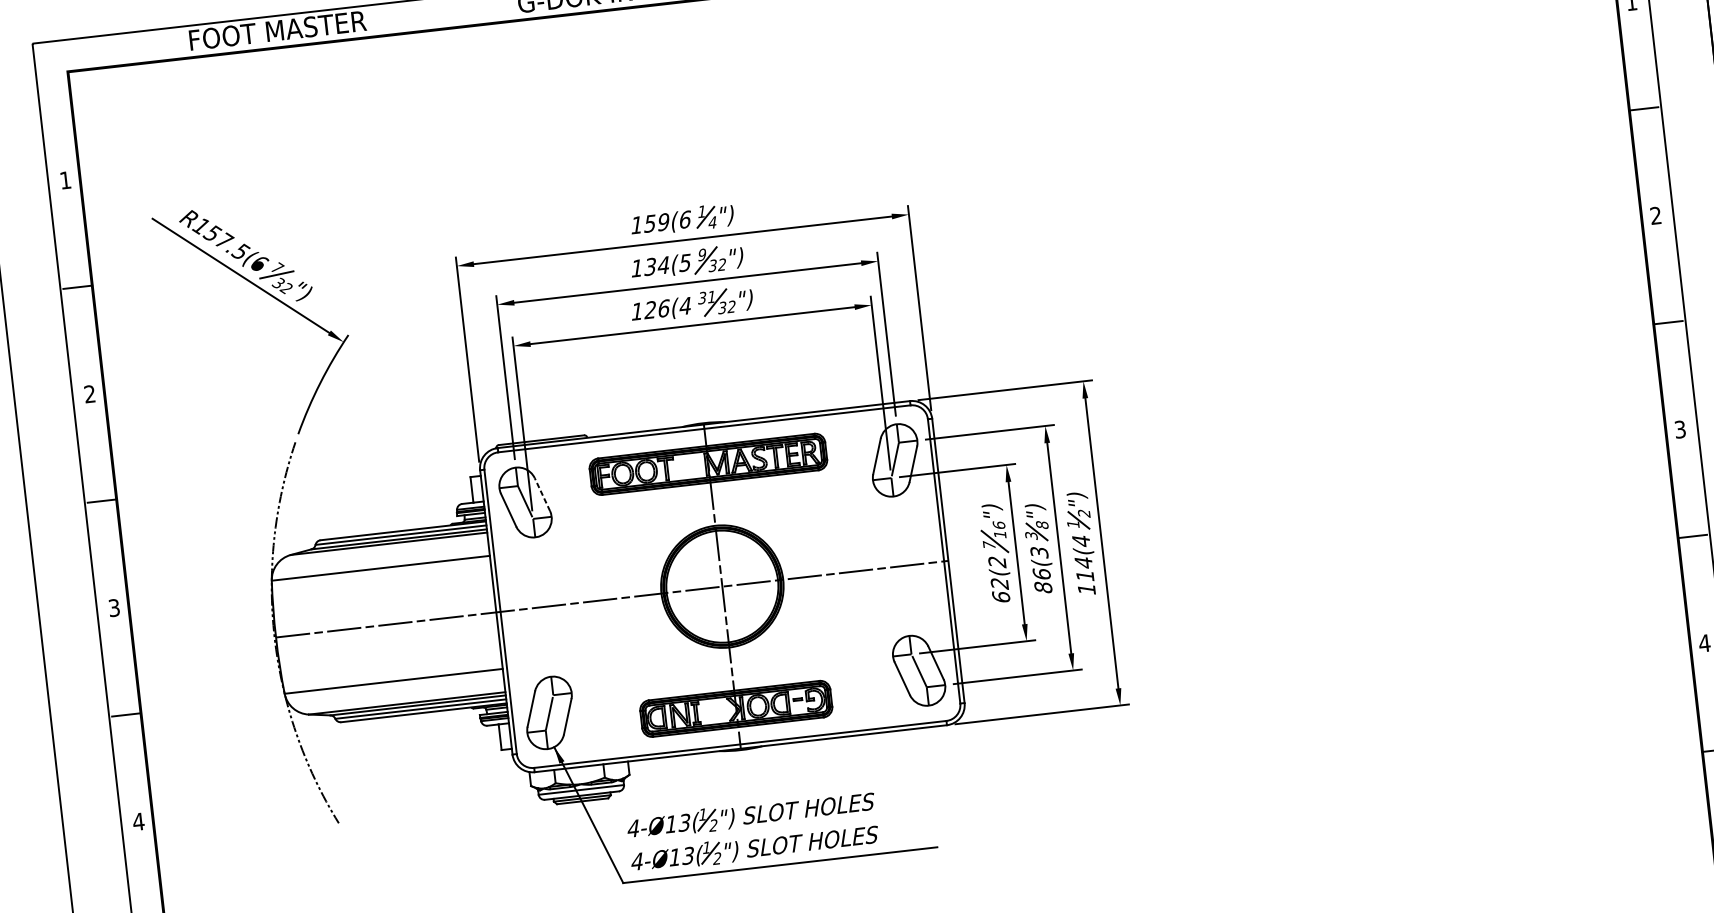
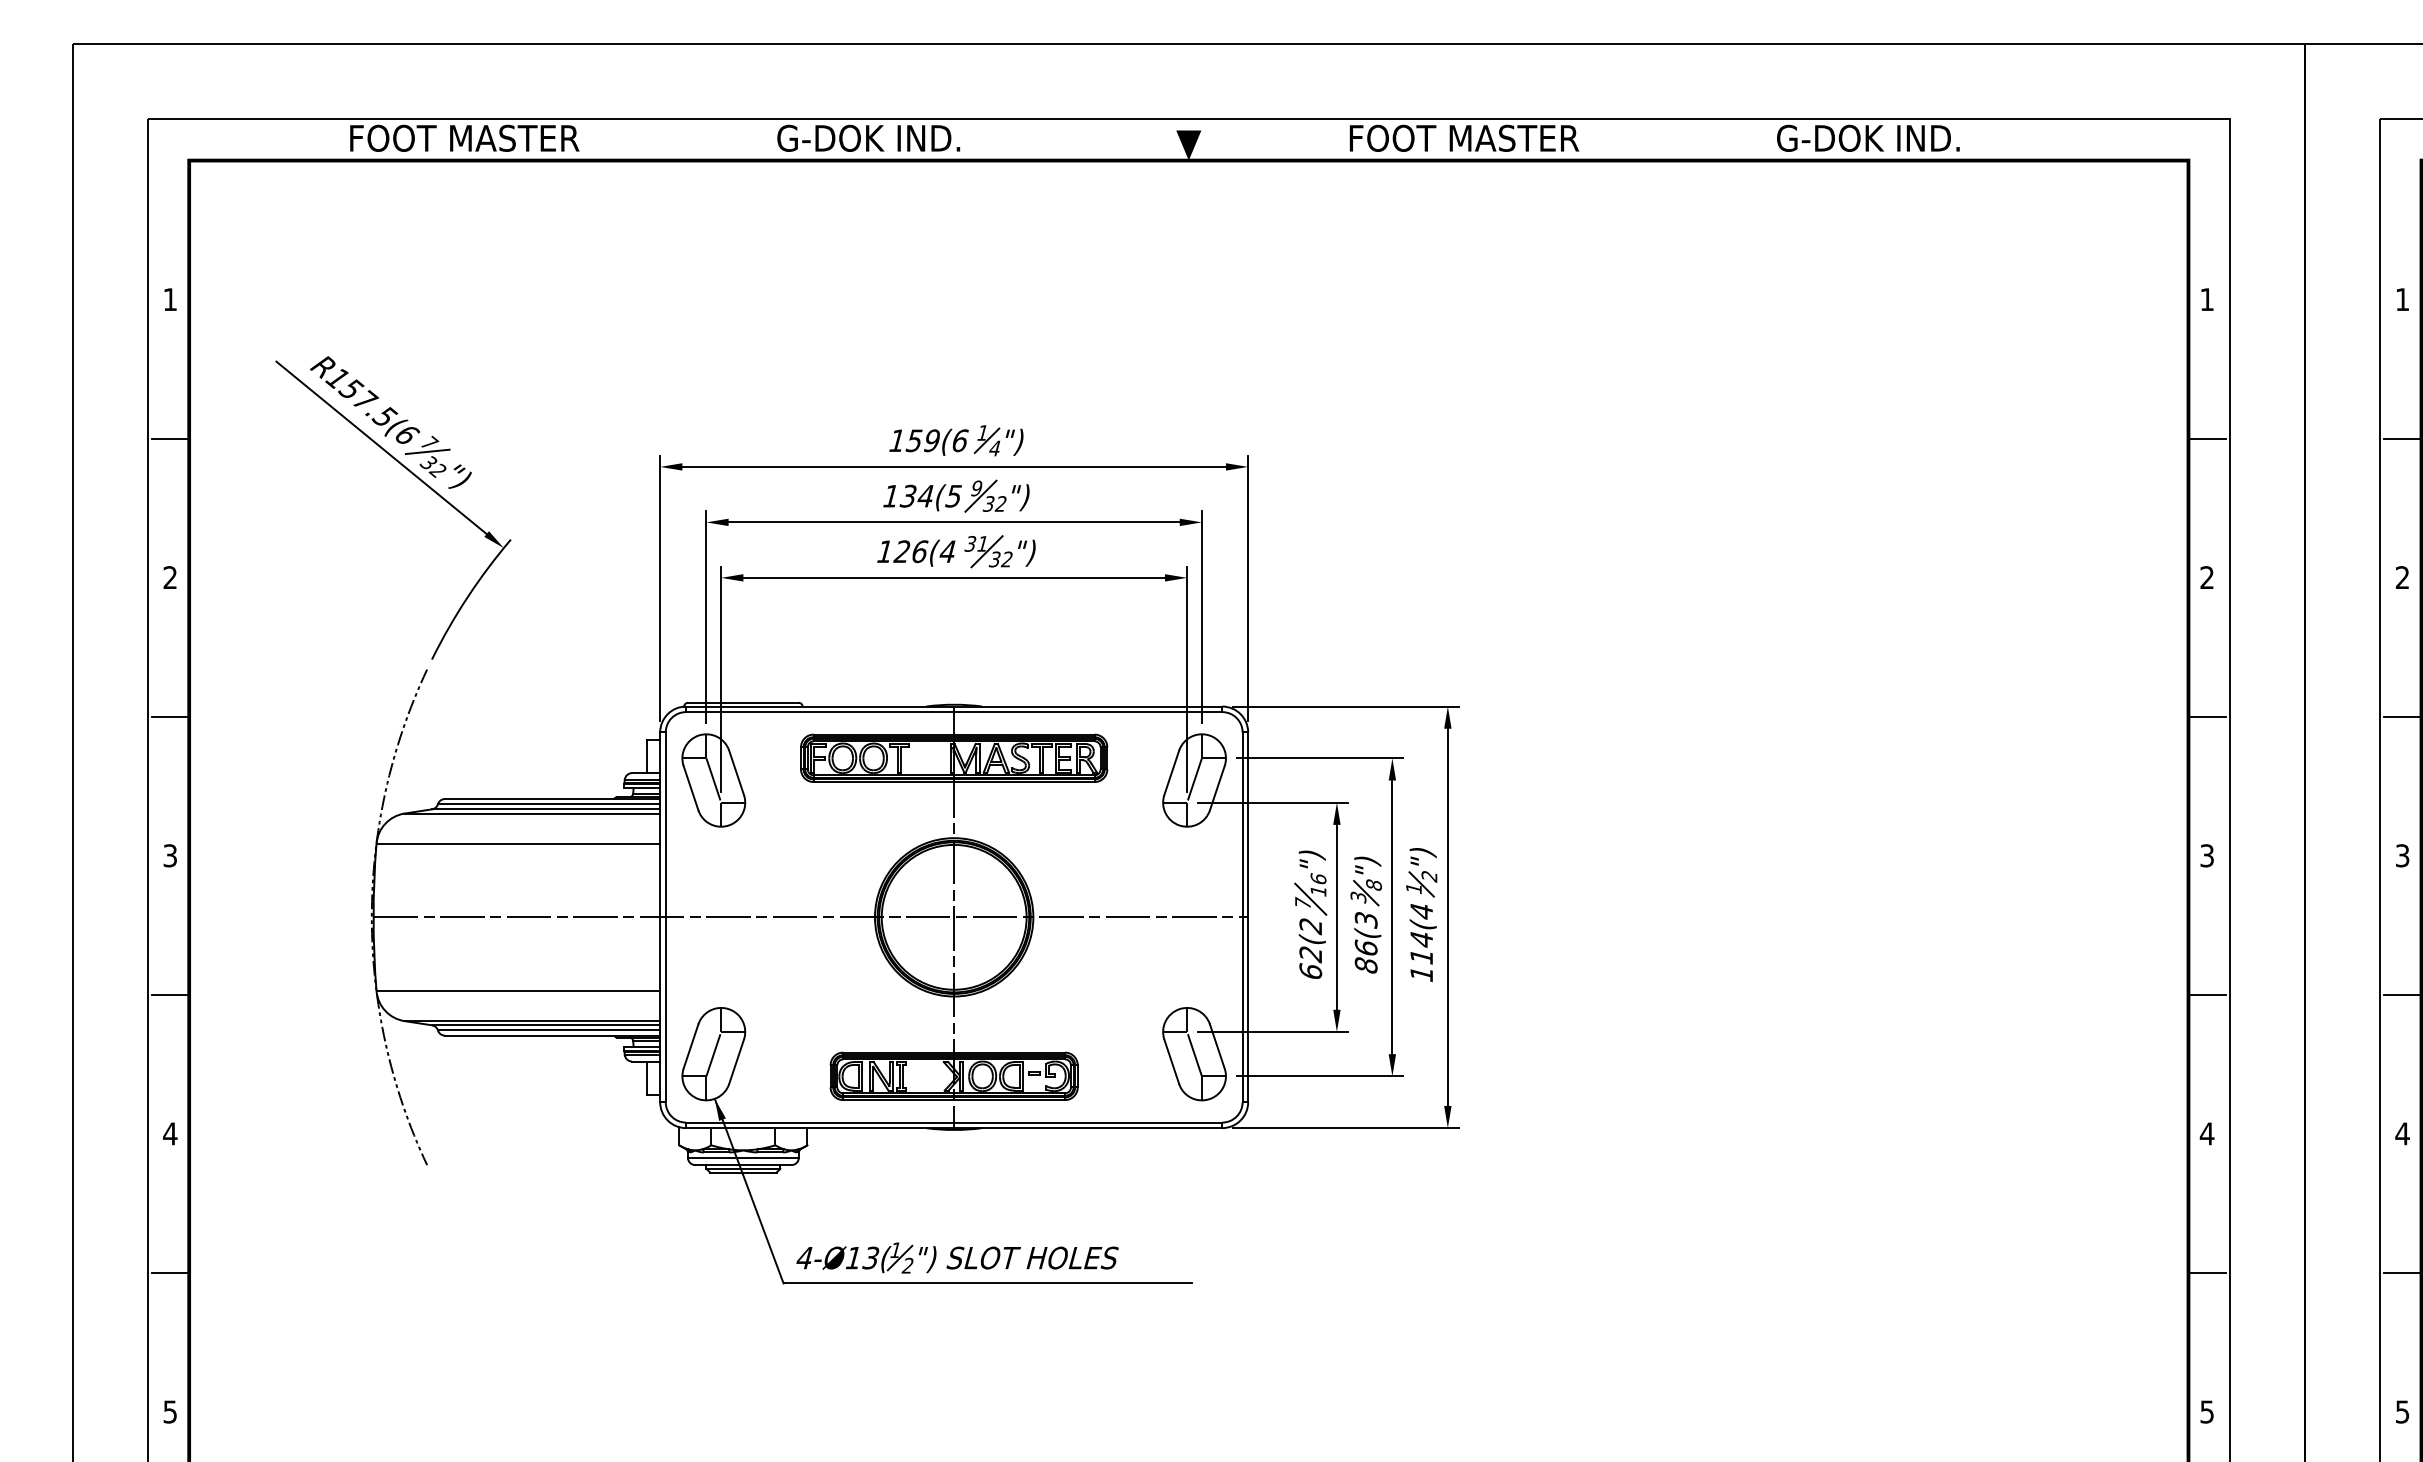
line: (542, 494) -> (736, 772), dashed -> solid
part: (750, 814) -> (957, 1214), removed

